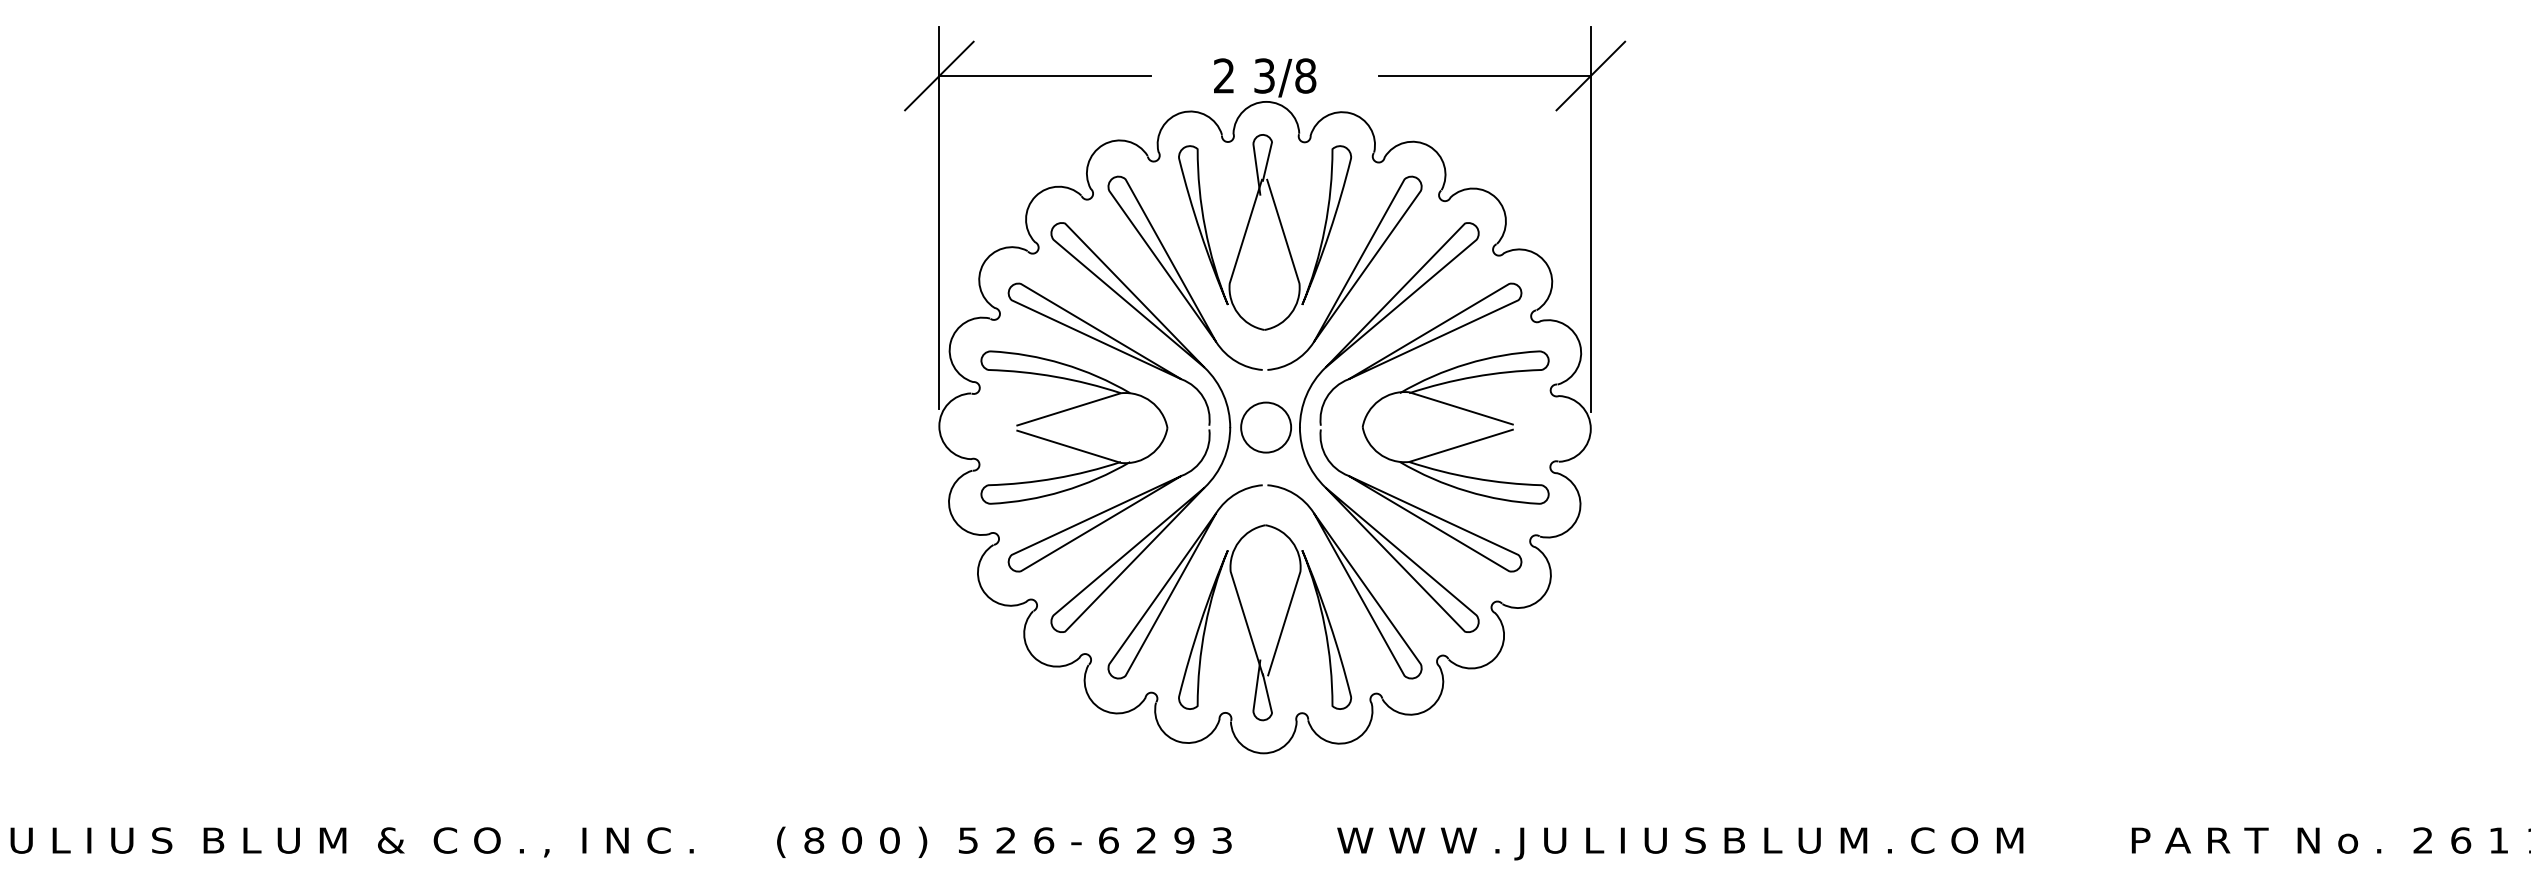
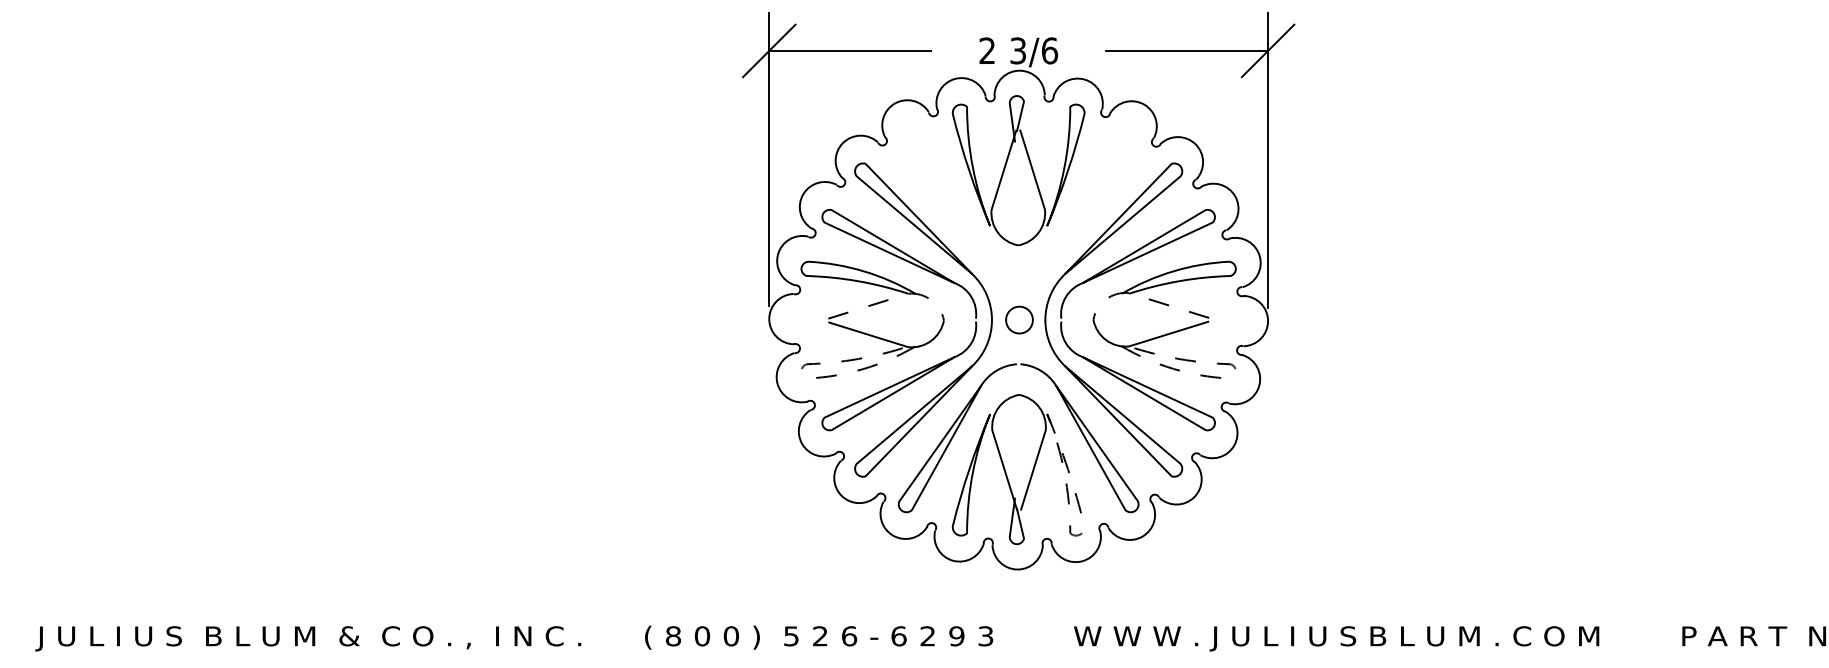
text: (1305, 75) -> (1049, 50), 3/8 -> 3/6
part: (1198, 307) -> (967, 228), removed
line: (1426, 397) -> (1142, 297), solid -> dashed
line: (1103, 398) -> (894, 297), solid -> dashed
circle: (1266, 427) -> (1019, 320), size x0.7
line: (983, 500) -> (803, 375), solid -> dashed
line: (1546, 500) -> (1234, 375), solid -> dashed
line: (1341, 708) -> (1077, 535), solid -> dashed

